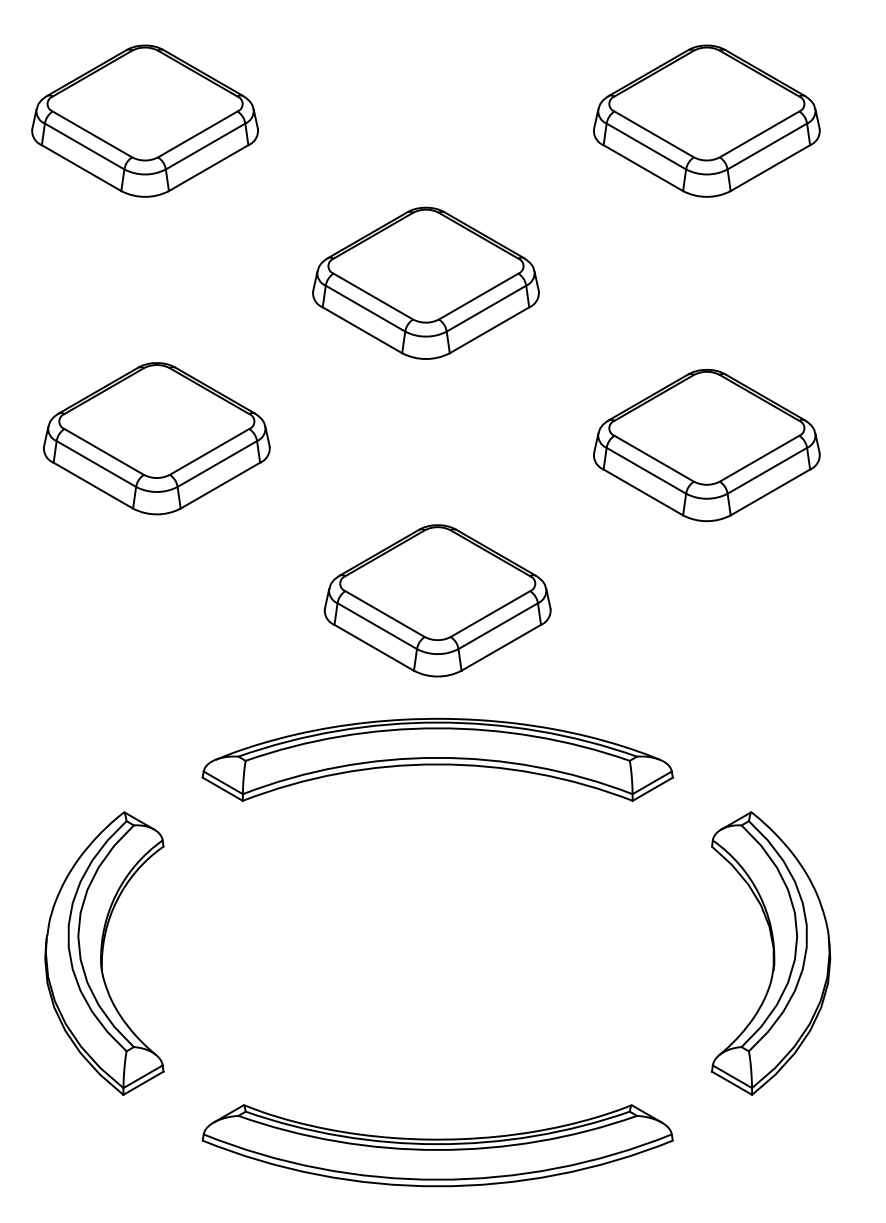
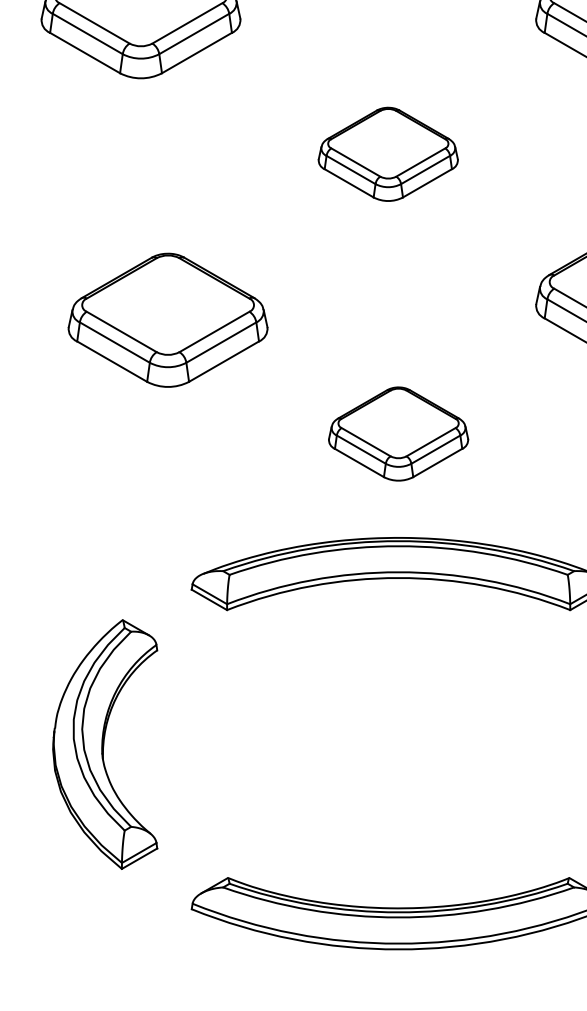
part: (425, 282) -> (387, 153), size x0.7
part: (156, 438) -> (167, 320), moved
part: (437, 600) -> (398, 433), size x0.7

